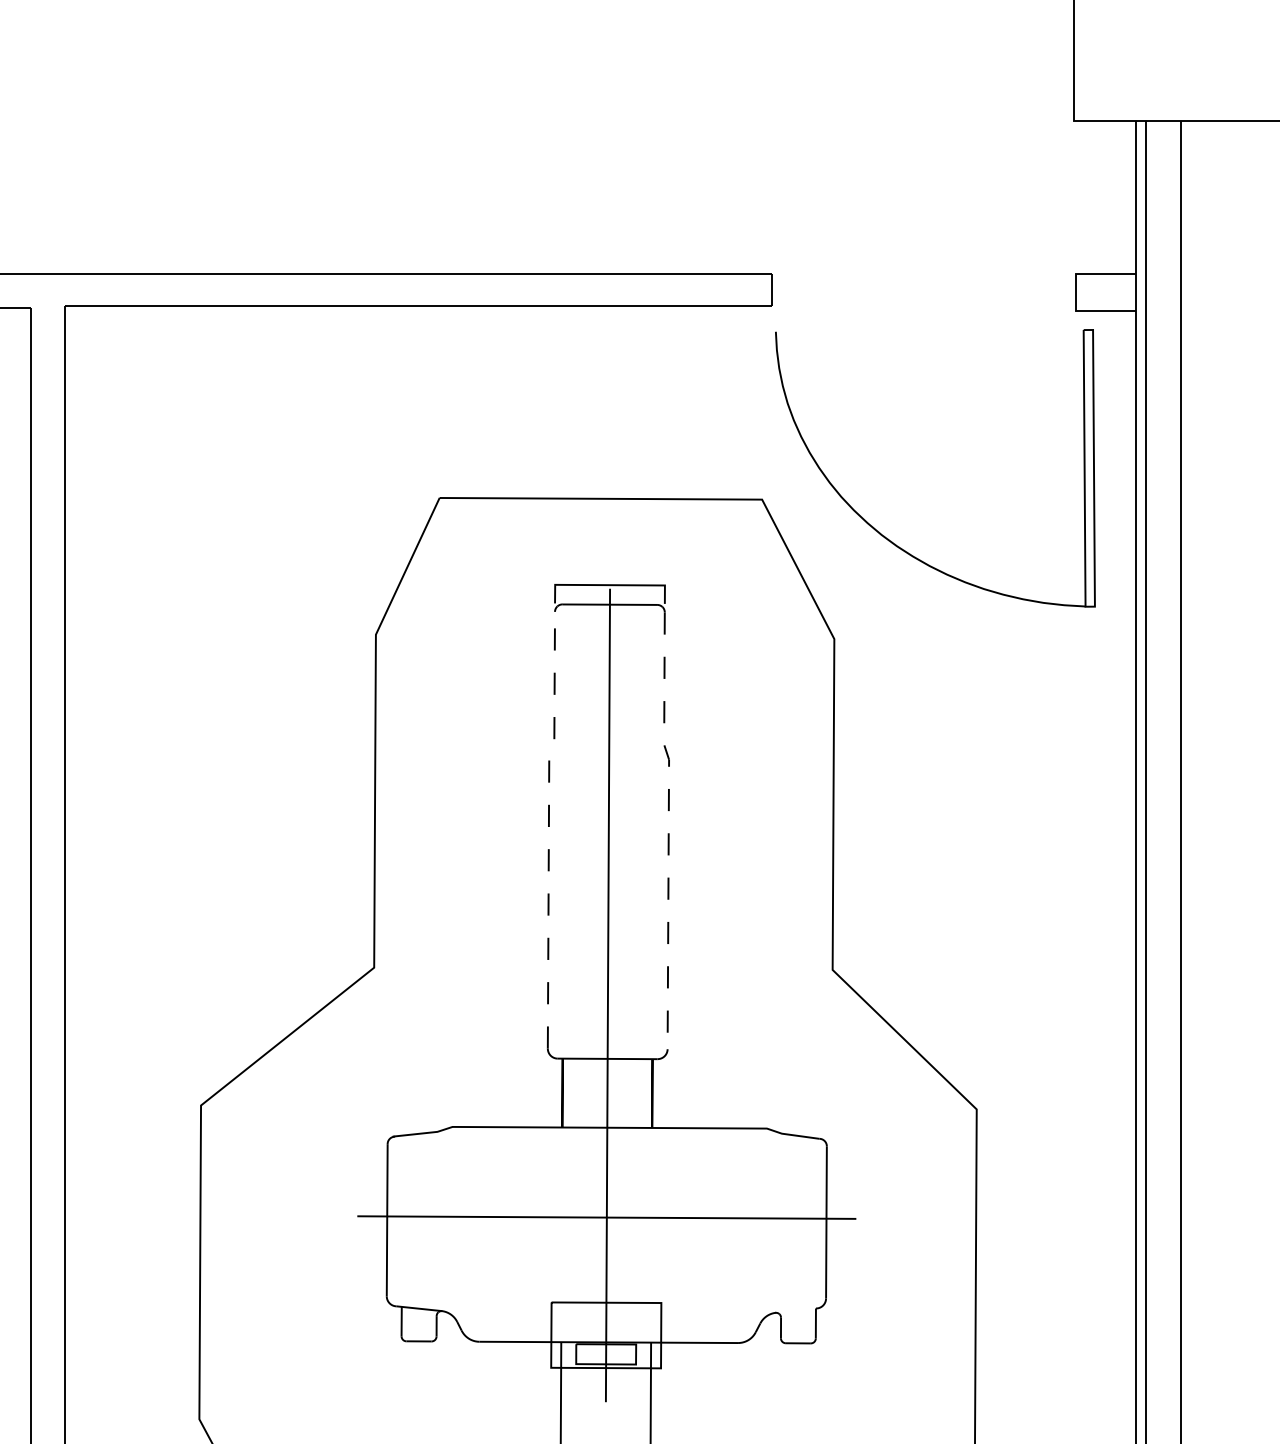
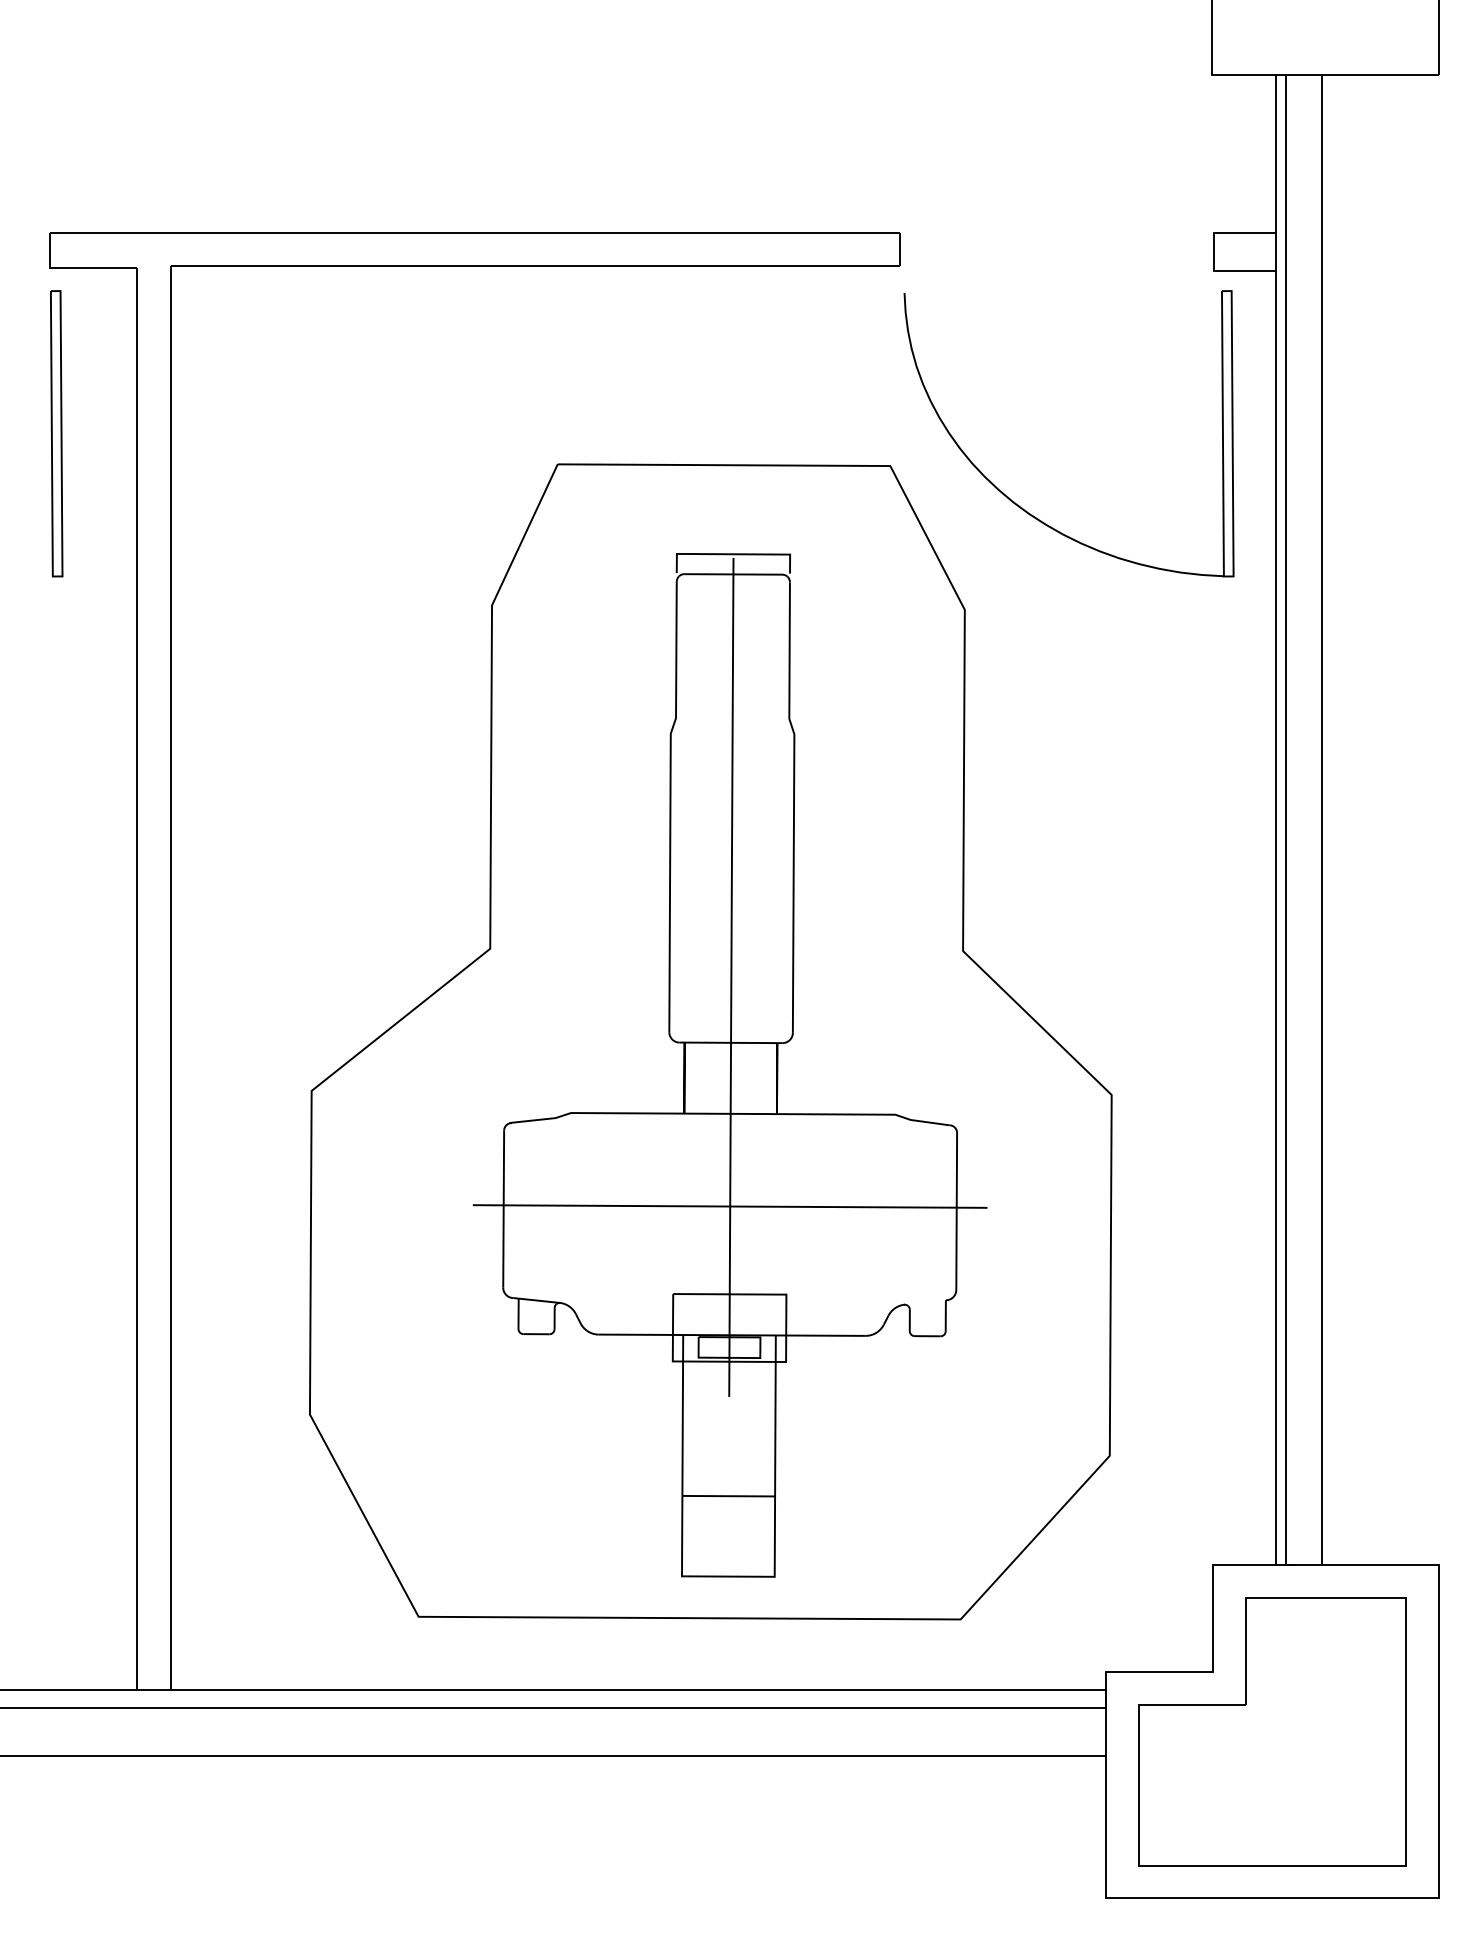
line: (548, 827) -> (670, 804), dashed -> solid
line: (669, 829) -> (794, 806), dashed -> solid

